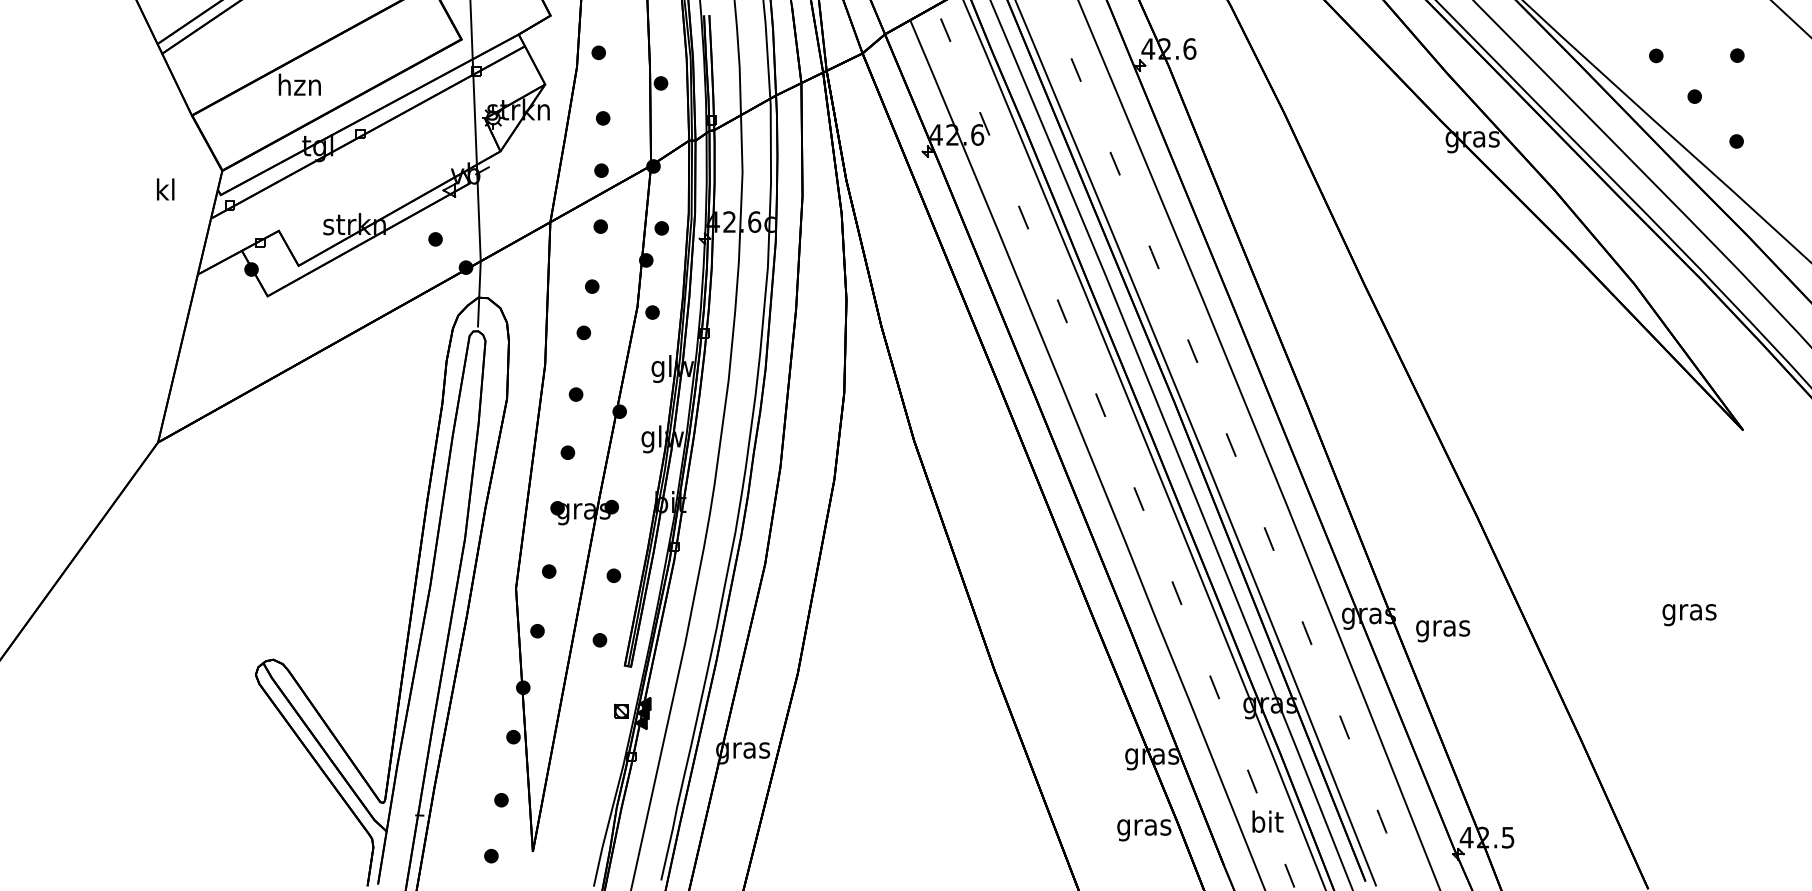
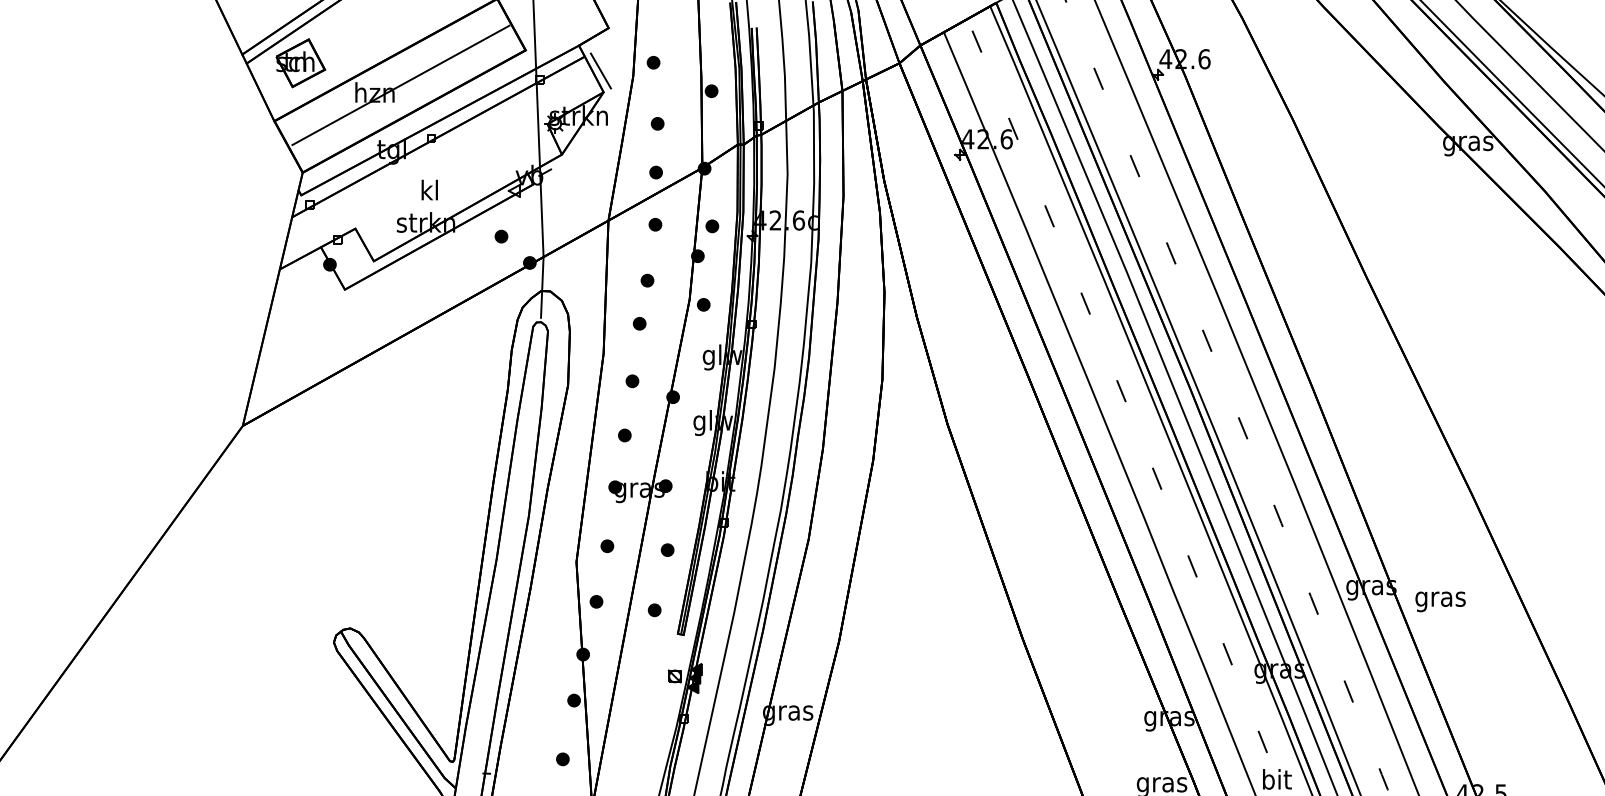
part: (220, 53) -> (301, 63), added
line: (542, 61) -> (601, 70), added
line: (327, 77) -> (400, 85), added
text: (165, 189) -> (429, 190), moved

